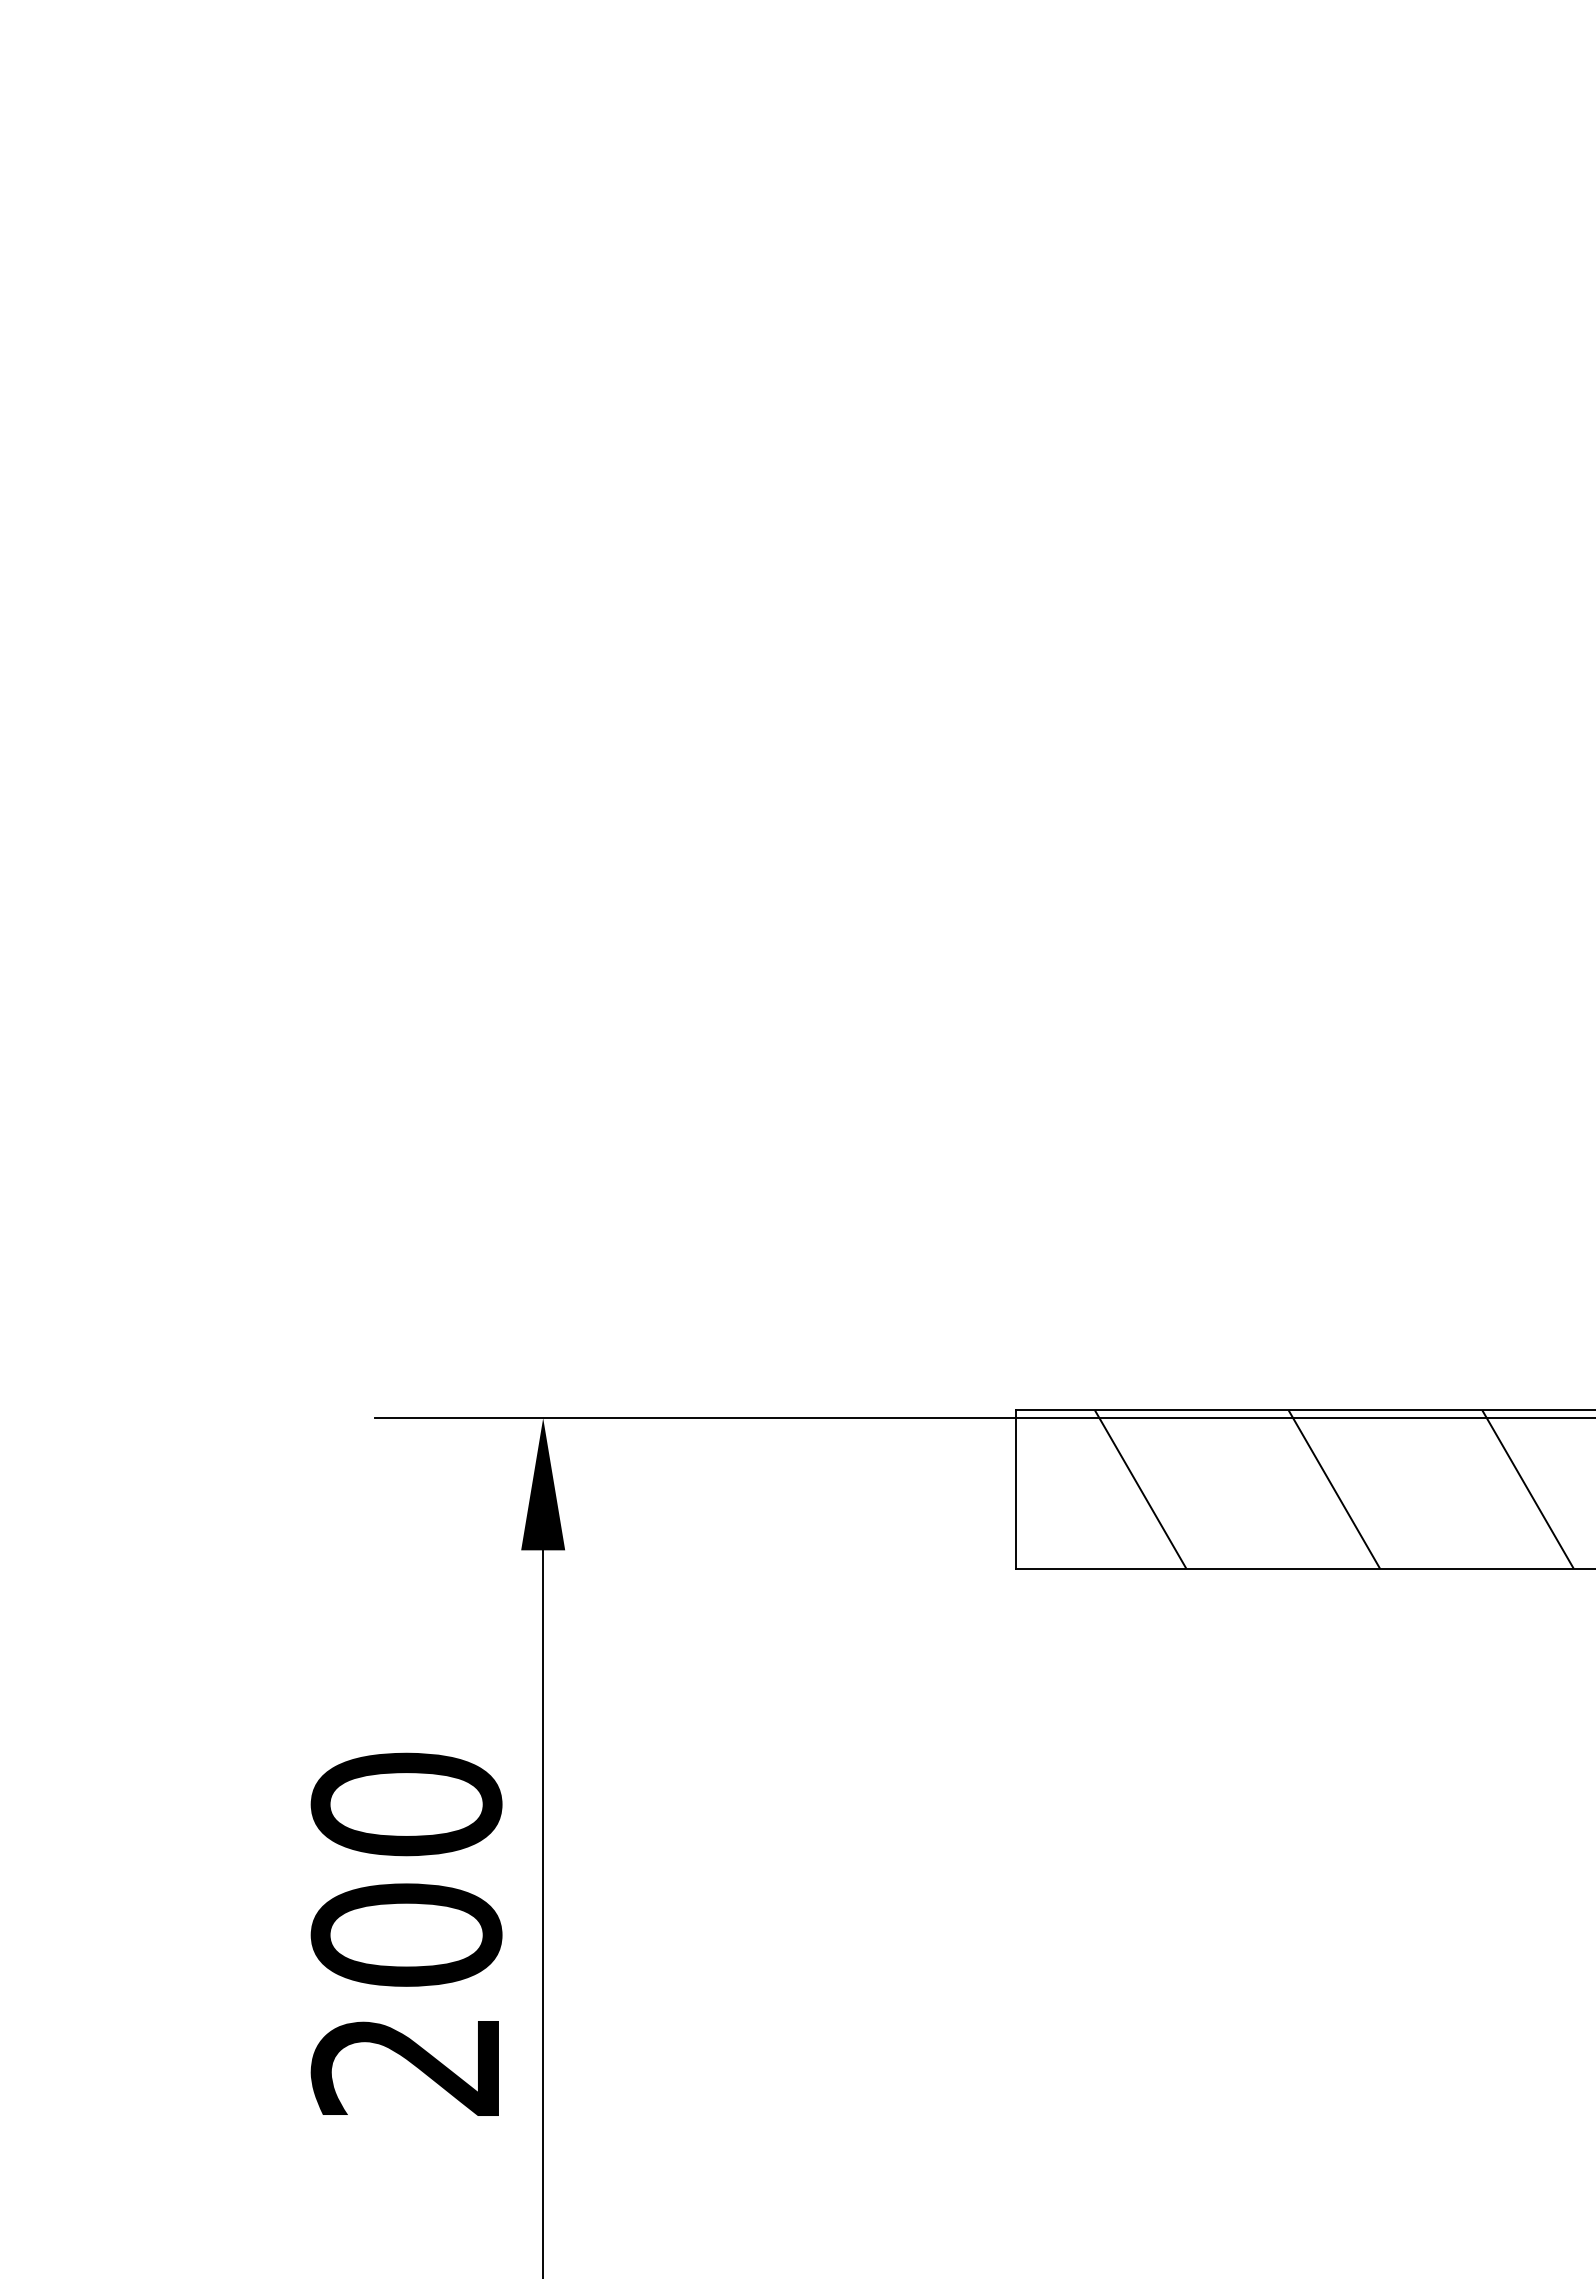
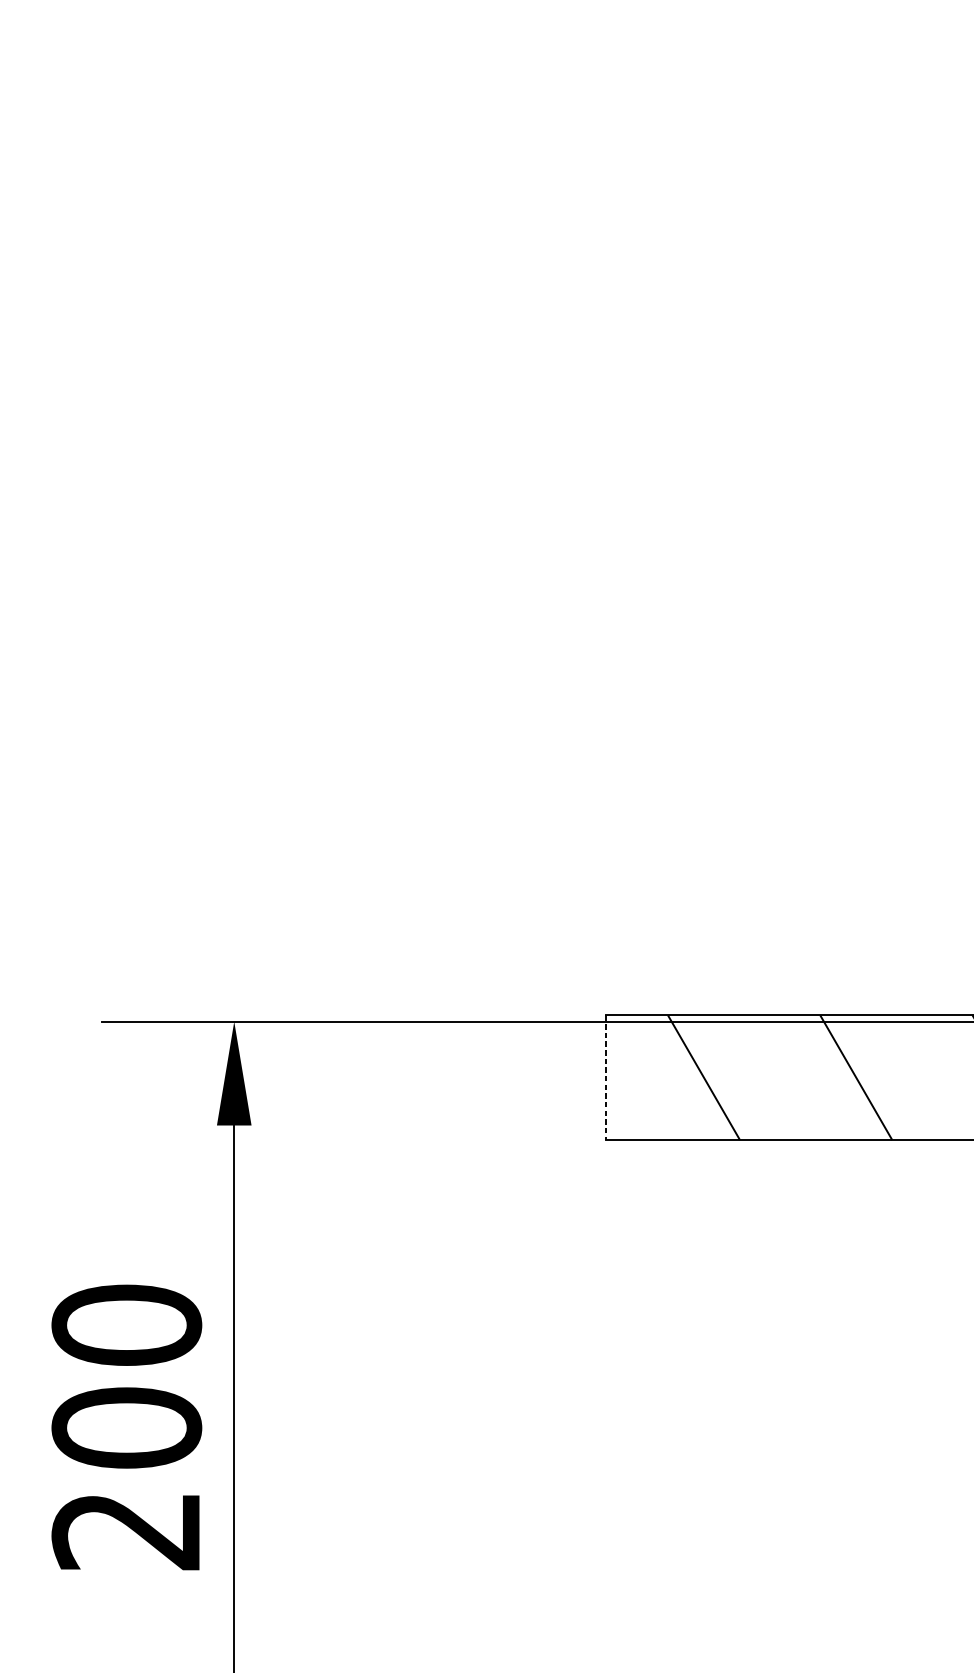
line: (1015, 1490) -> (605, 1078), solid -> dashed

